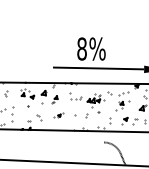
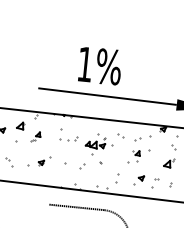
text: (81, 48) -> (84, 63), 8%%% -> 1%%%
part: (58, 115) -> (39, 162), size x1.43
line: (85, 142) -> (76, 207), added

